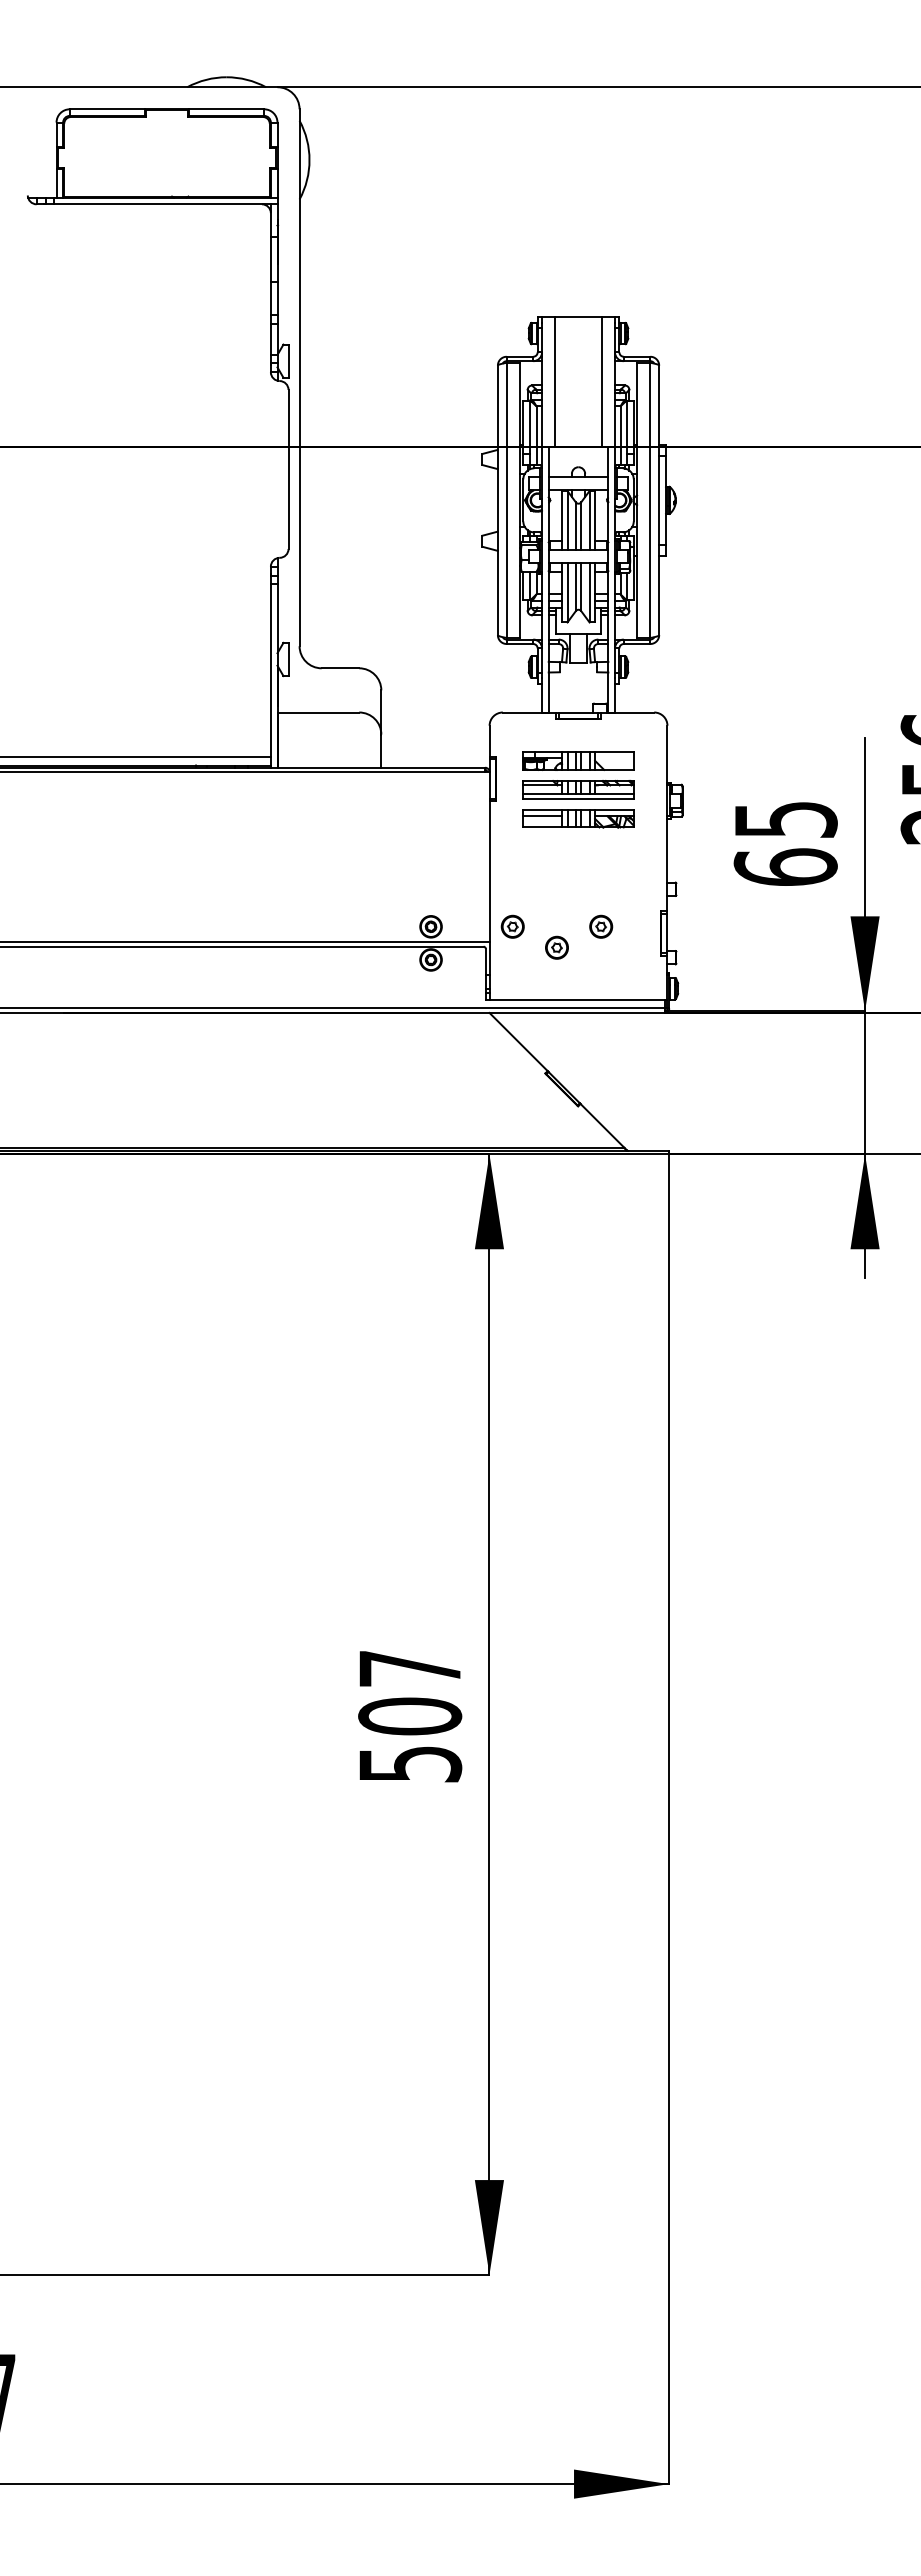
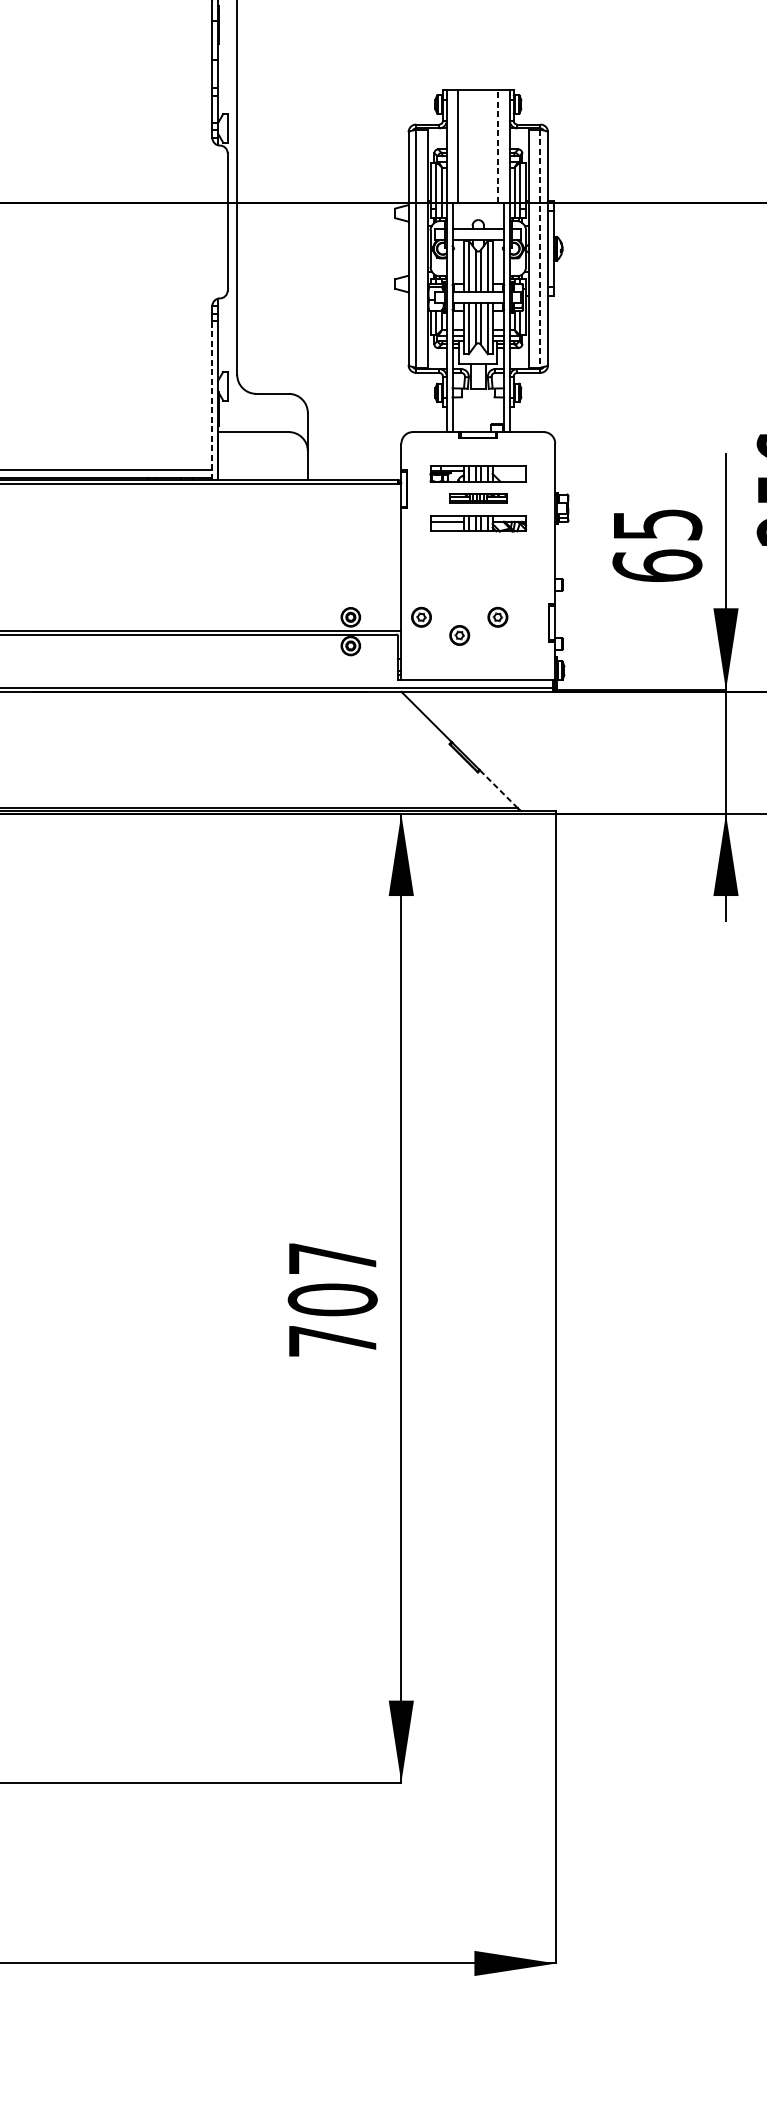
line: (601, 381) -> (498, 145), solid -> dashed
line: (650, 500) -> (540, 248), solid -> dashed
line: (270, 676) -> (212, 400), solid -> dashed
part: (578, 789) -> (478, 498), size x0.6
line: (602, 1126) -> (499, 789), solid -> dashed
text: (410, 1764) -> (333, 1341), 507 -> 707

